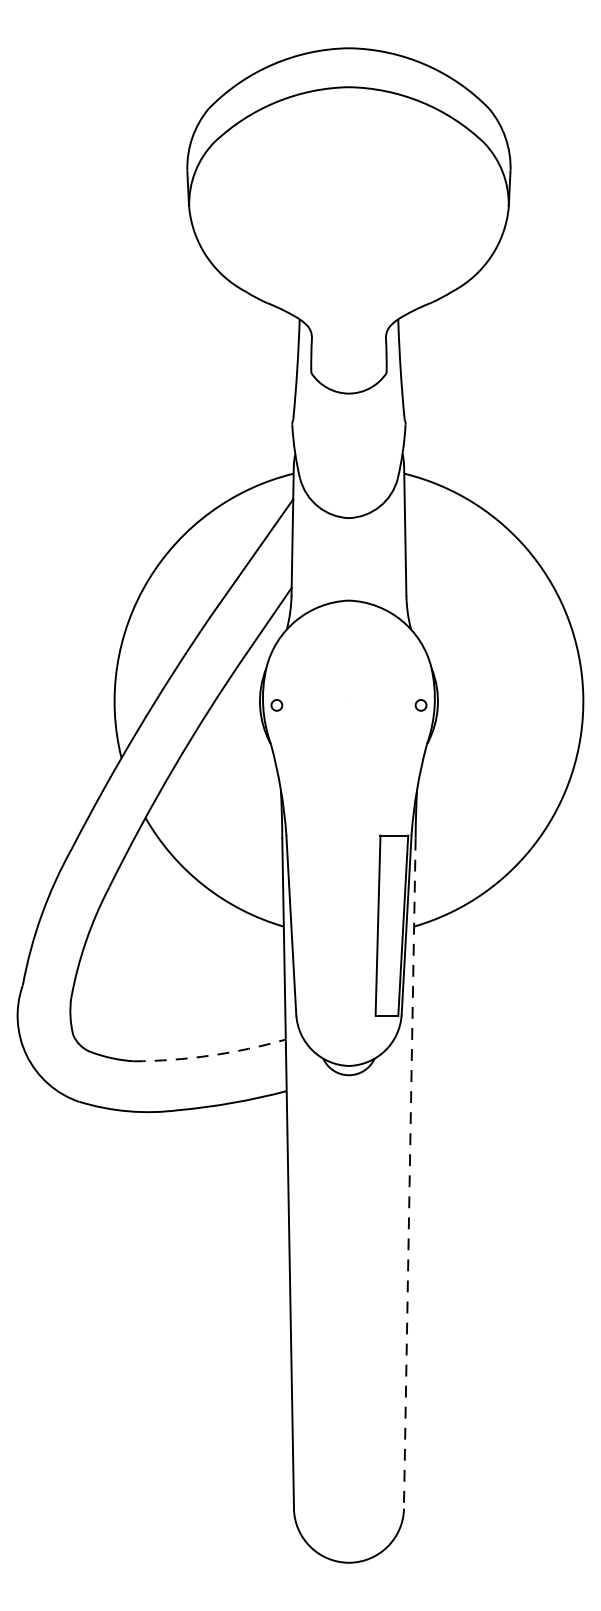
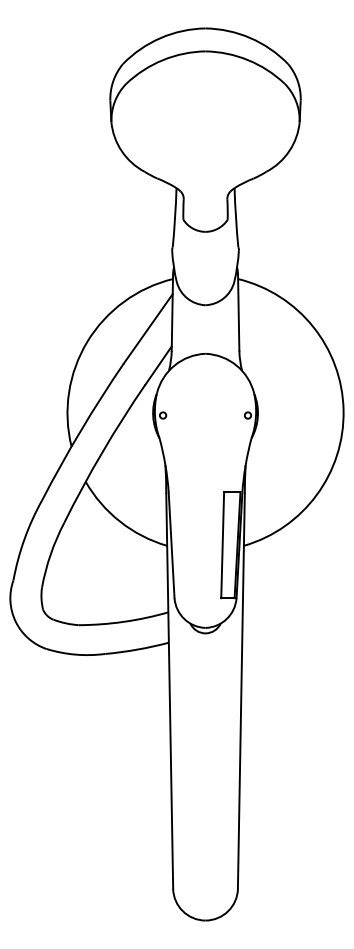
arc: (209, 1055) -> (123, 621), dashed -> solid
line: (410, 1173) -> (241, 691), dashed -> solid

